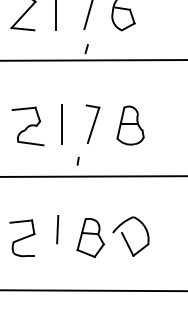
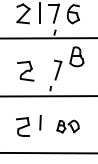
line: (61, 124) -> (42, 70), removed
part: (129, 124) -> (76, 56), moved
part: (111, 237) -> (67, 126), size x0.6

